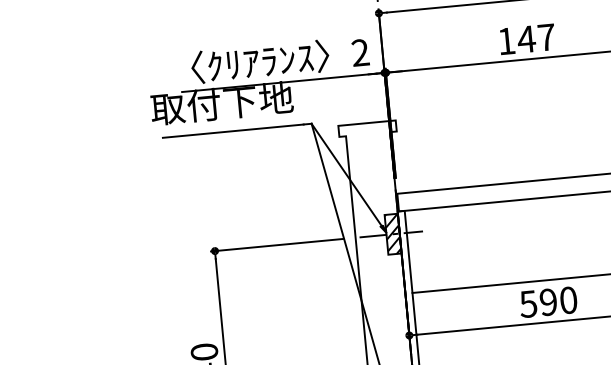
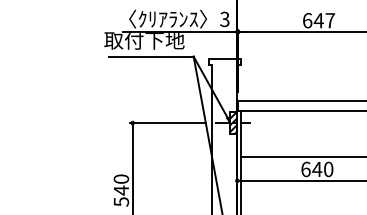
text: (506, 40) -> (307, 20), 147 -> 647
text: (359, 53) -> (224, 19), 2 -> 3
text: (538, 303) -> (311, 169), 590 -> 640

